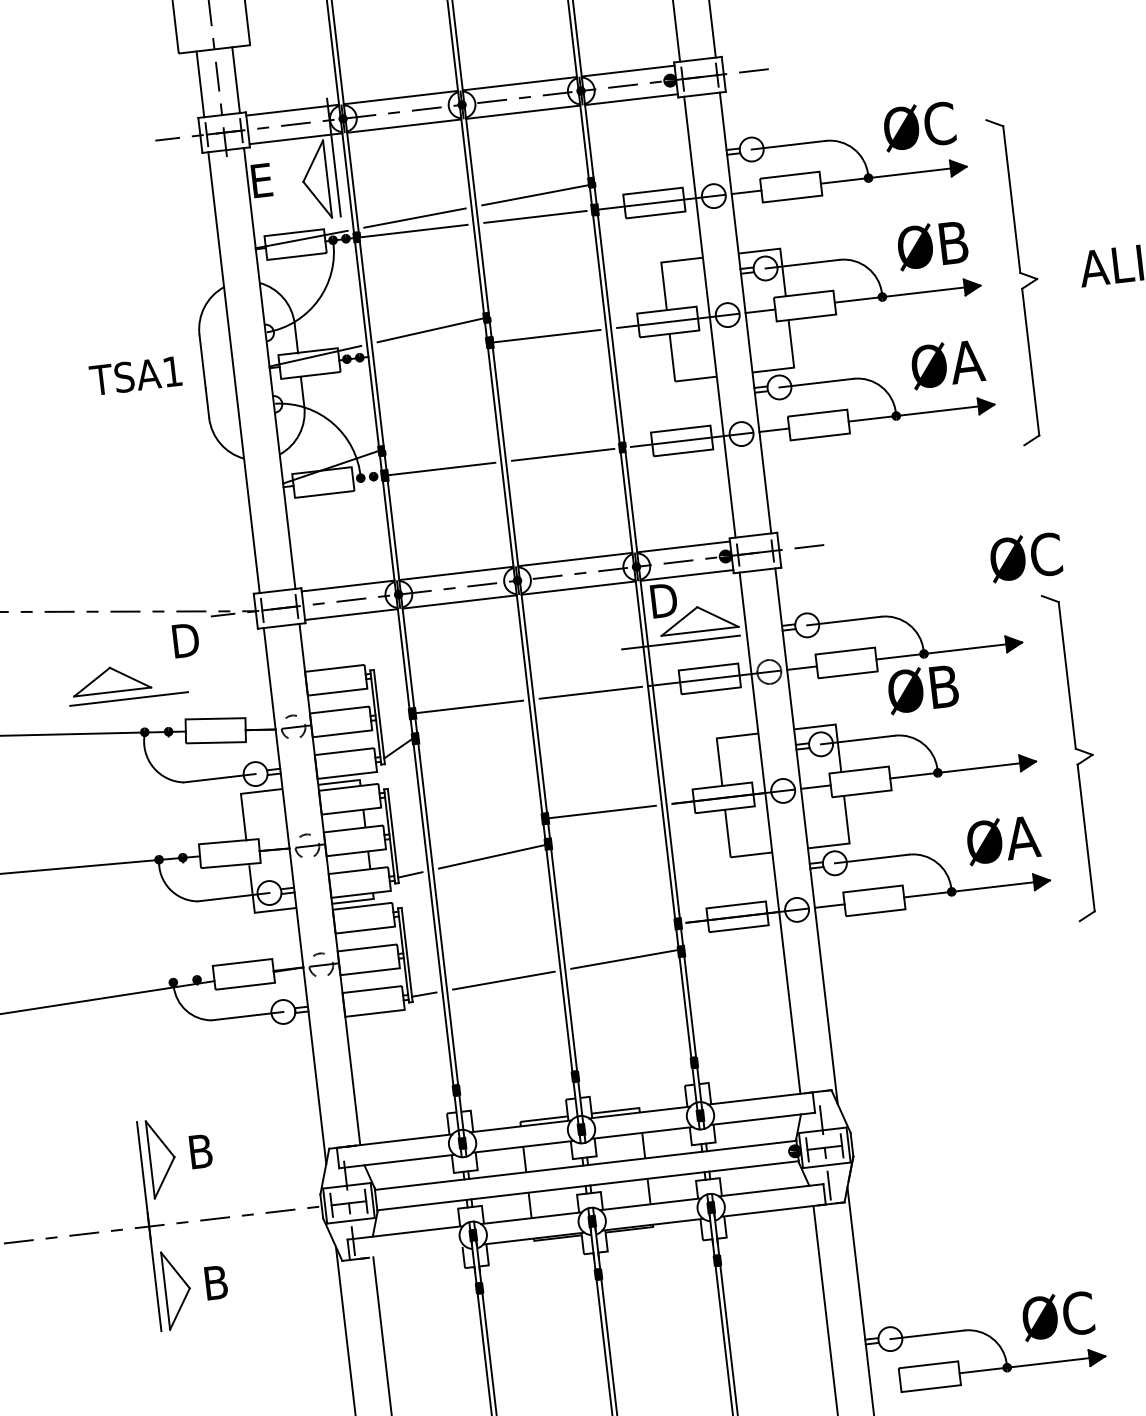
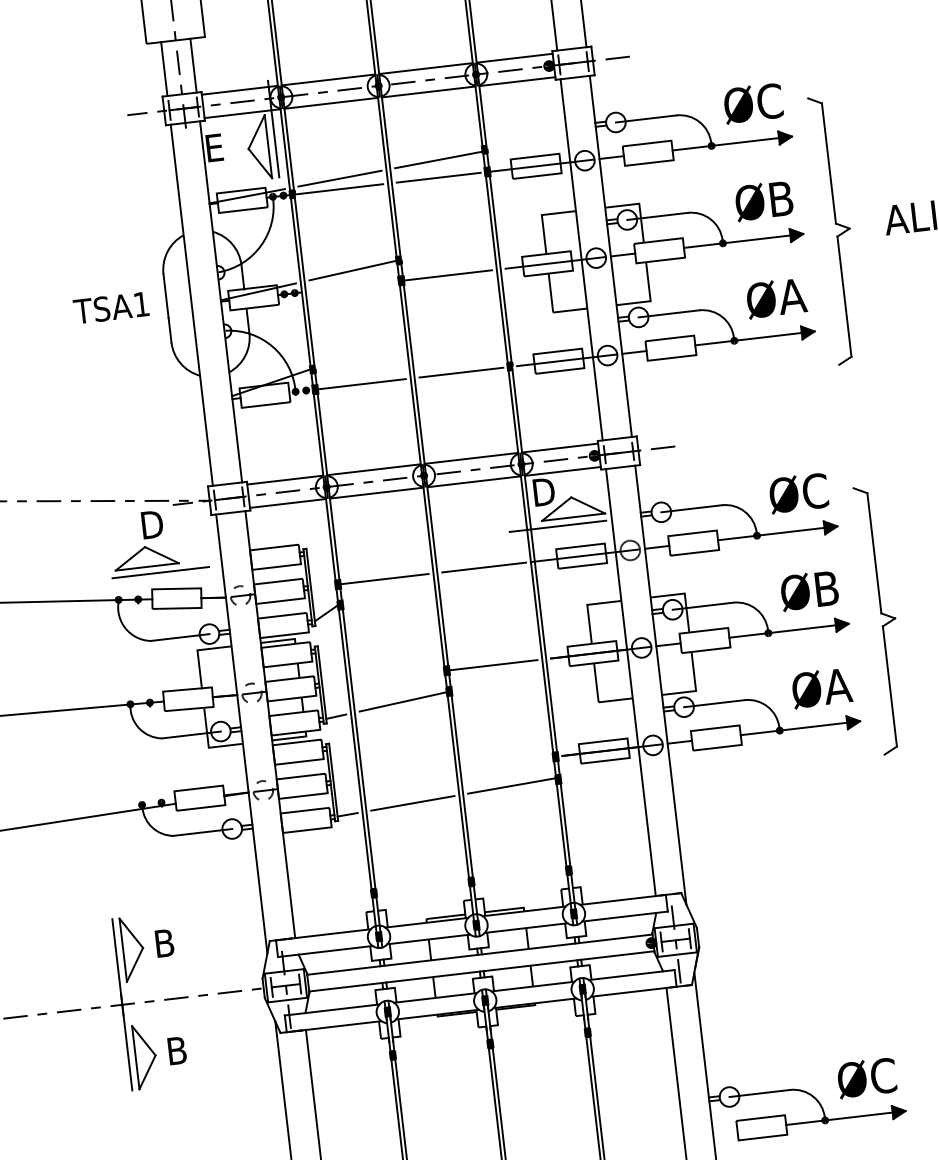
text: (1026, 557) -> (799, 493), moved
part: (128, 686) -> (160, 562), moved
text: (923, 690) -> (809, 591), moved
line: (407, 1253) -> (333, 1026), added

